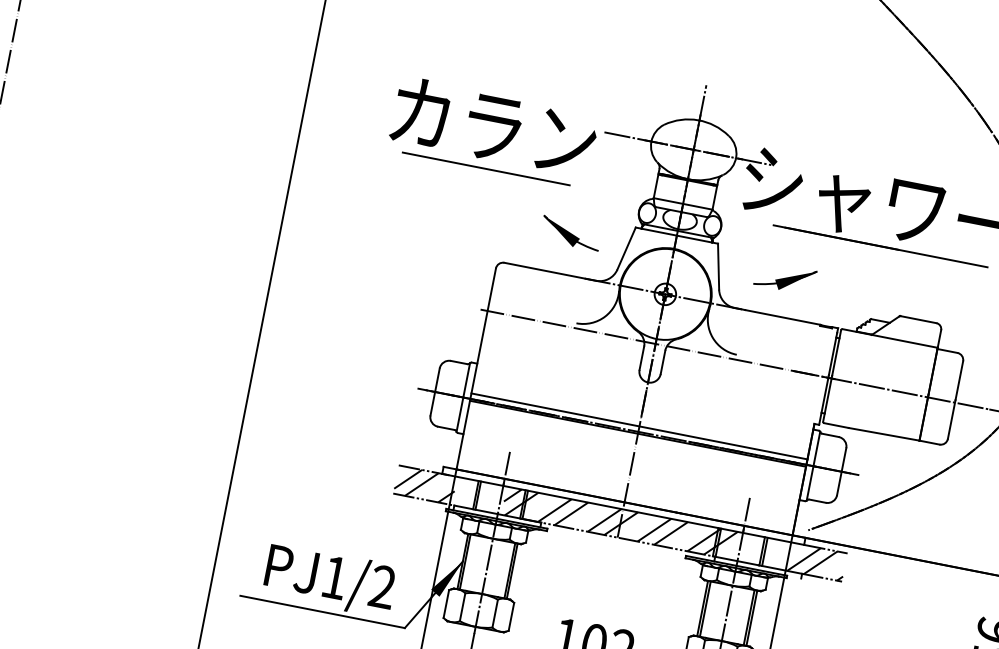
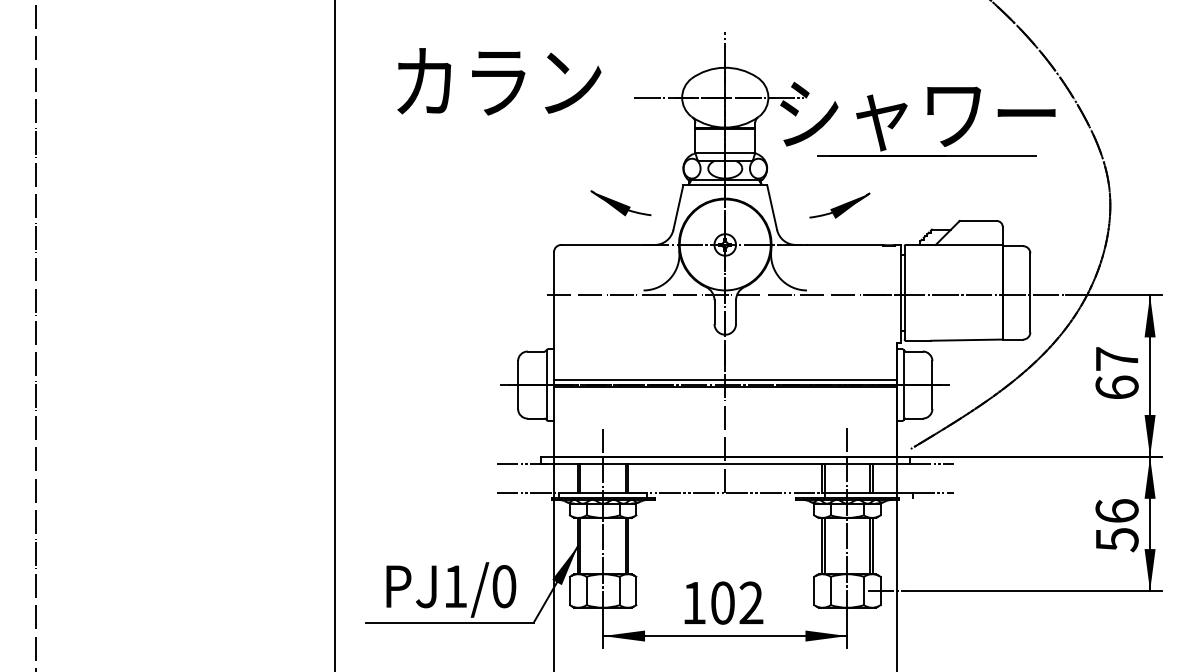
text: (494, 126) -> (499, 81), moved
line: (486, 169) -> (525, 156), removed
hatch: (425, 485) -> (526, 478), removed
hatch: (619, 523) -> (724, 478), removed
hatch: (816, 562) -> (925, 478), removed
text: (382, 587) -> (504, 586), PJ1/2 -> PJ1/0

